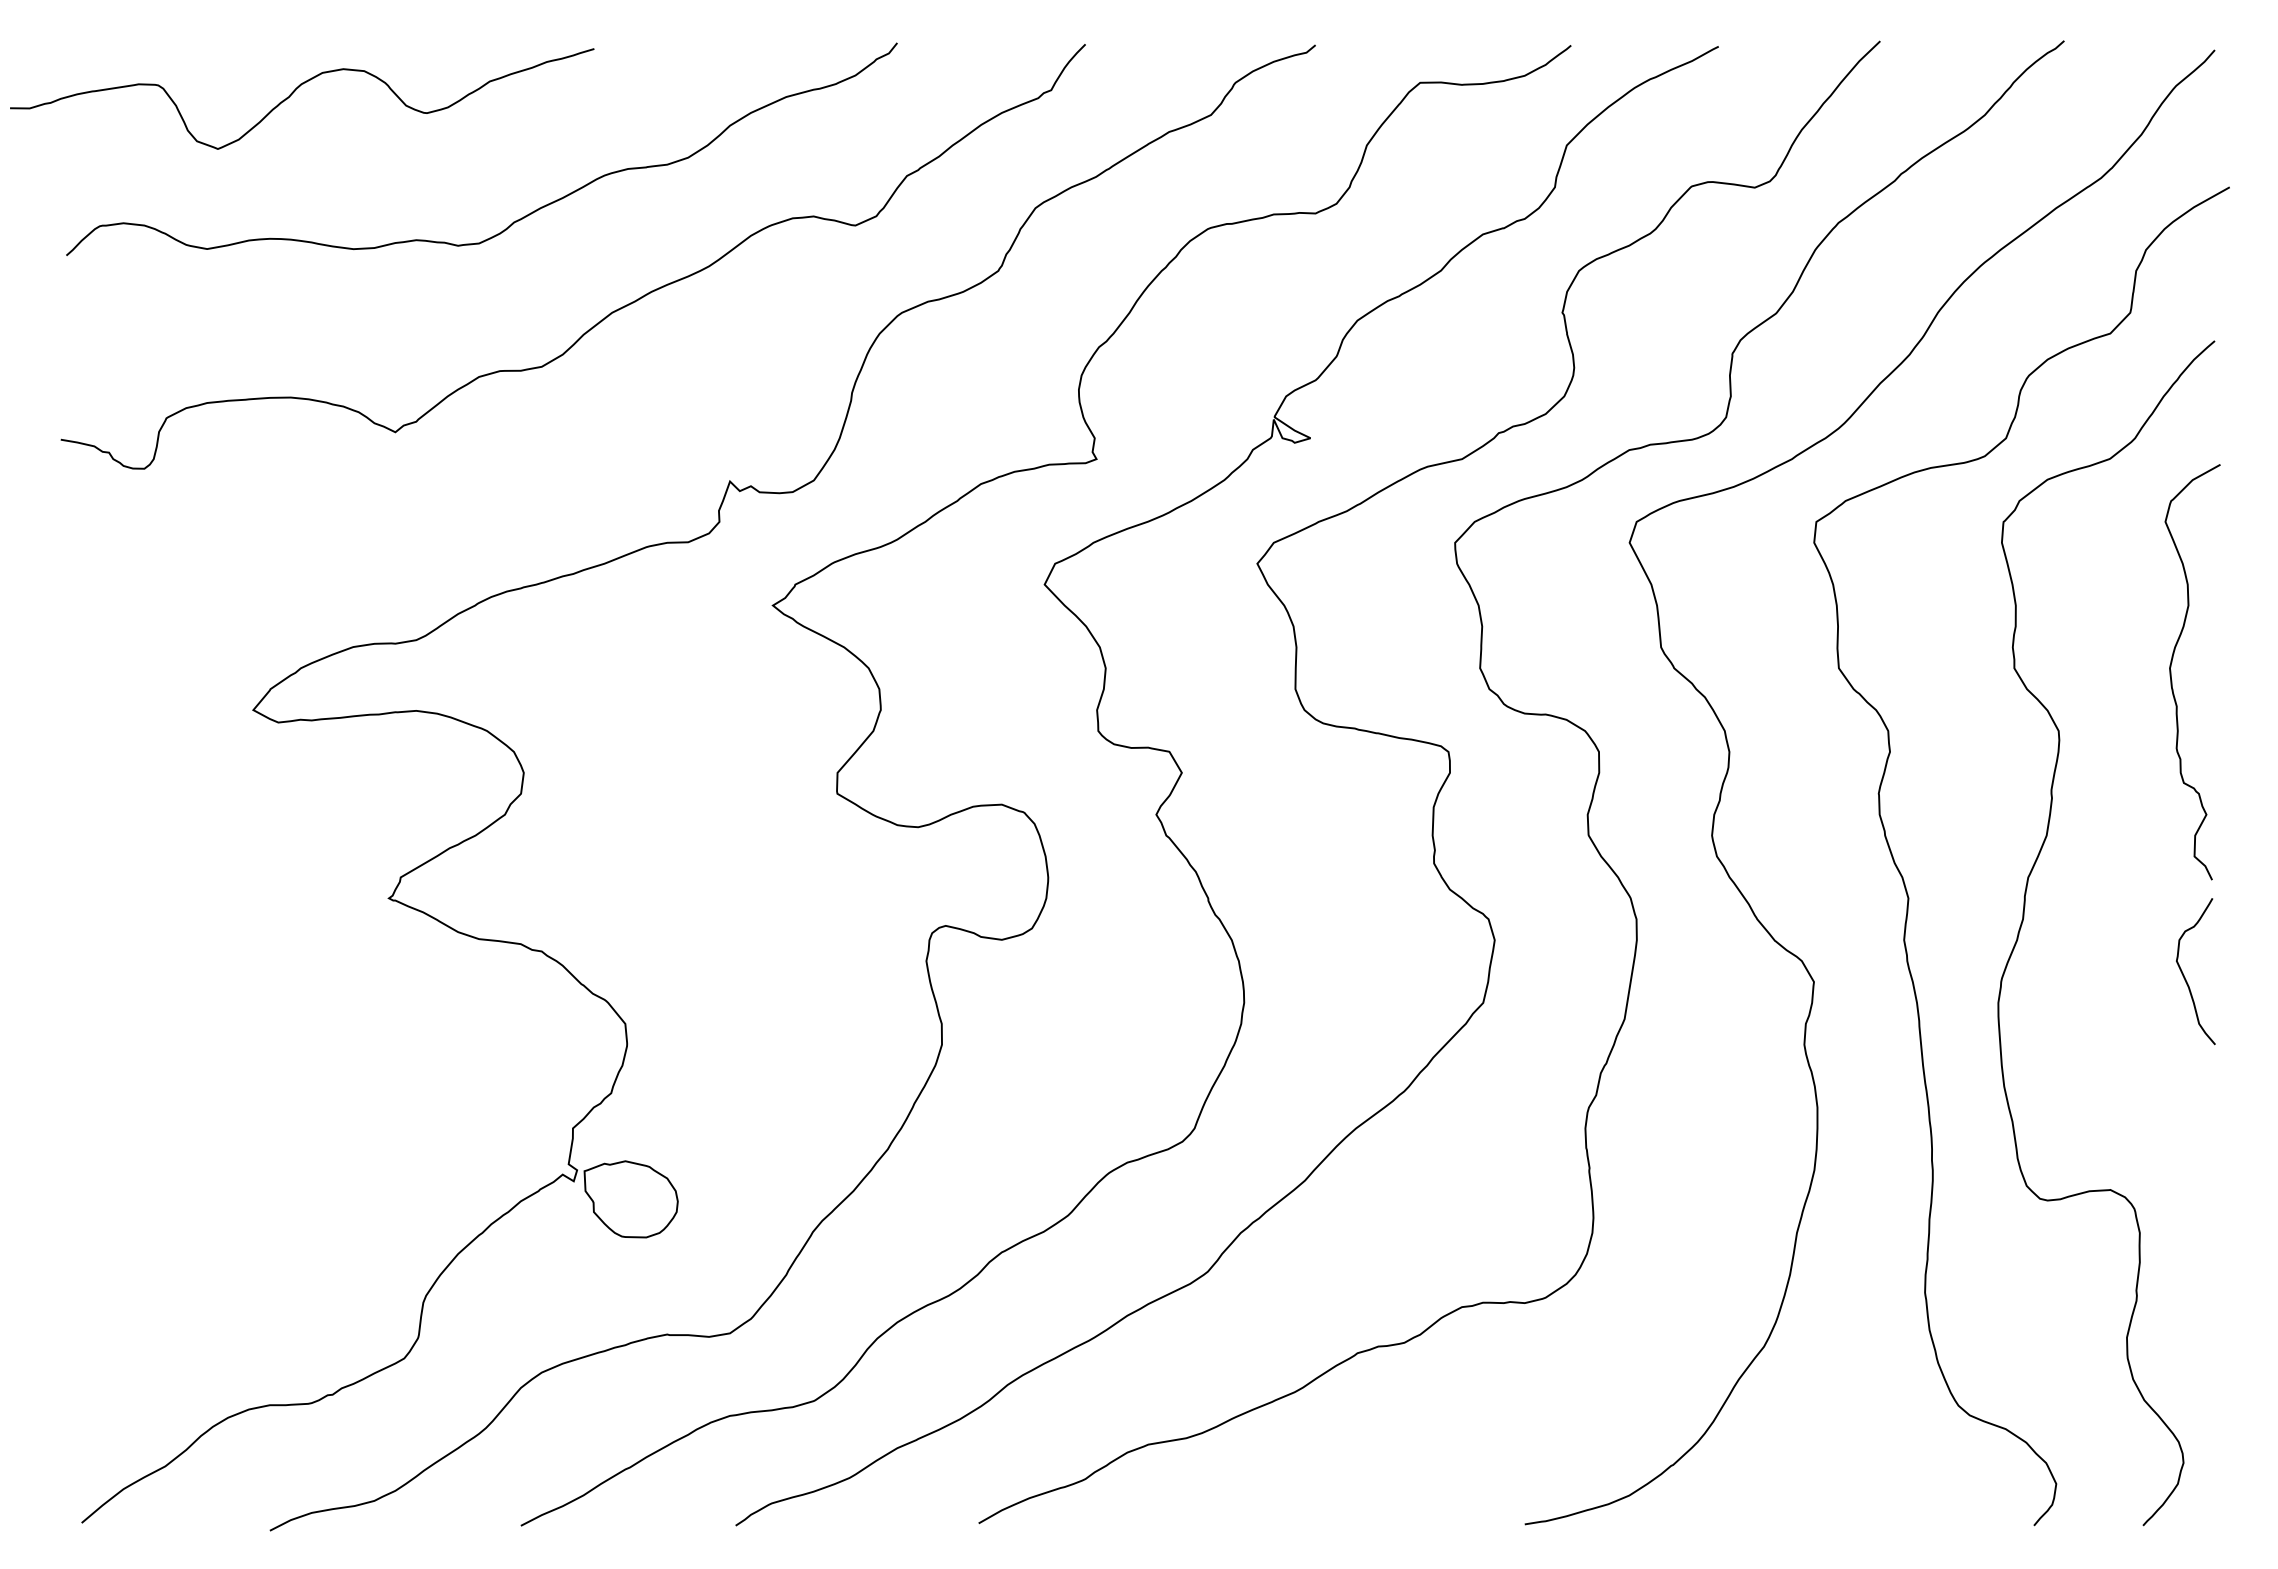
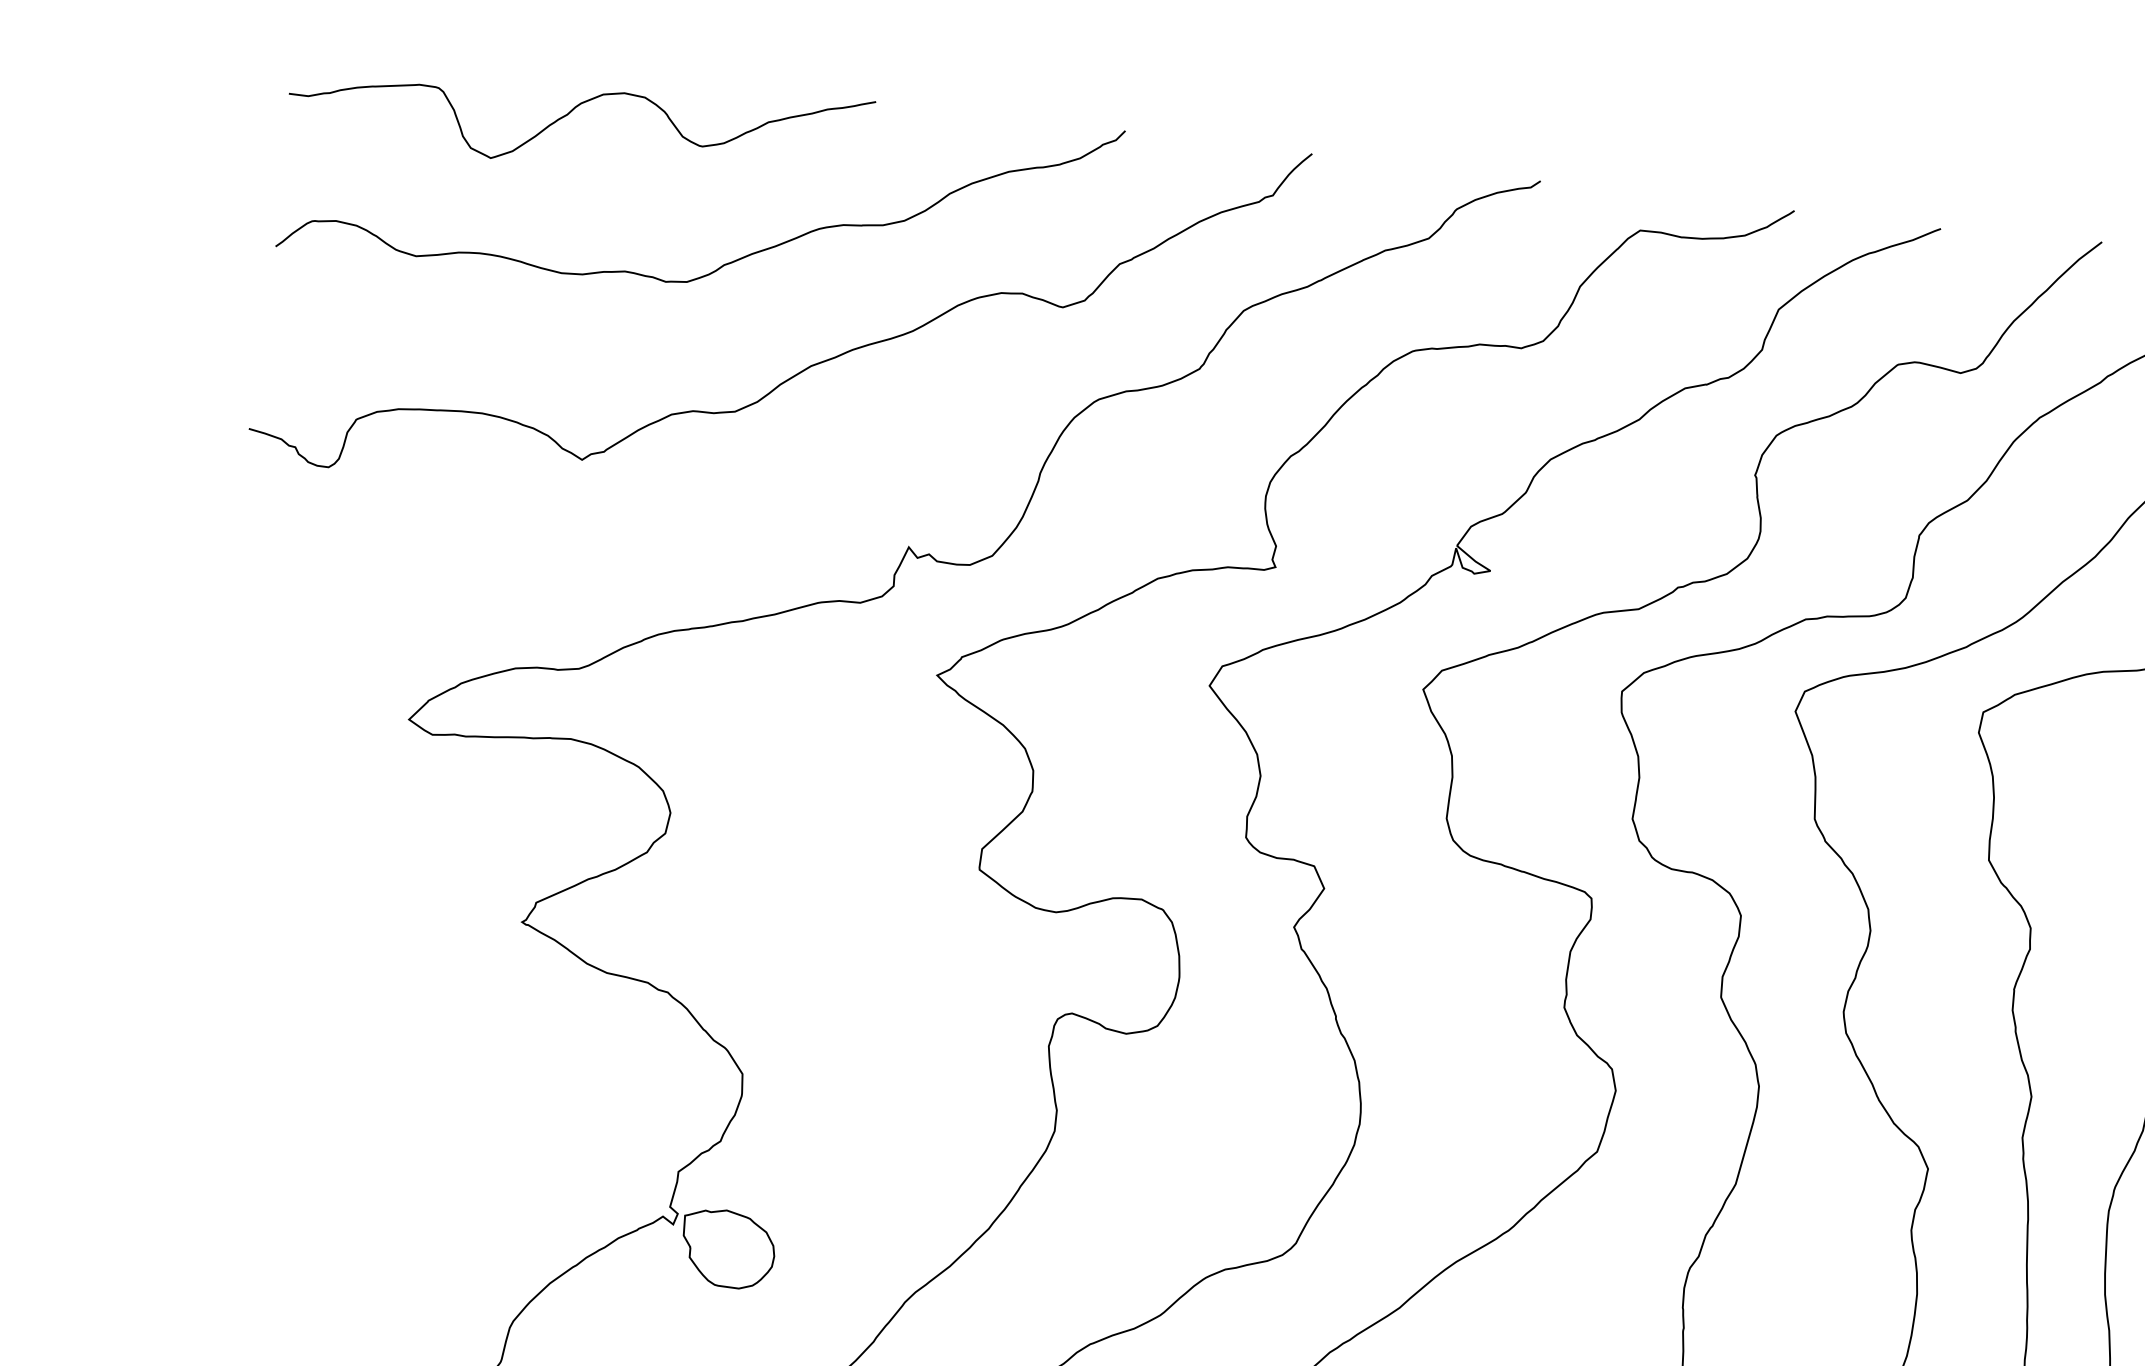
curve: (295, 91) -> (574, 109), moved

